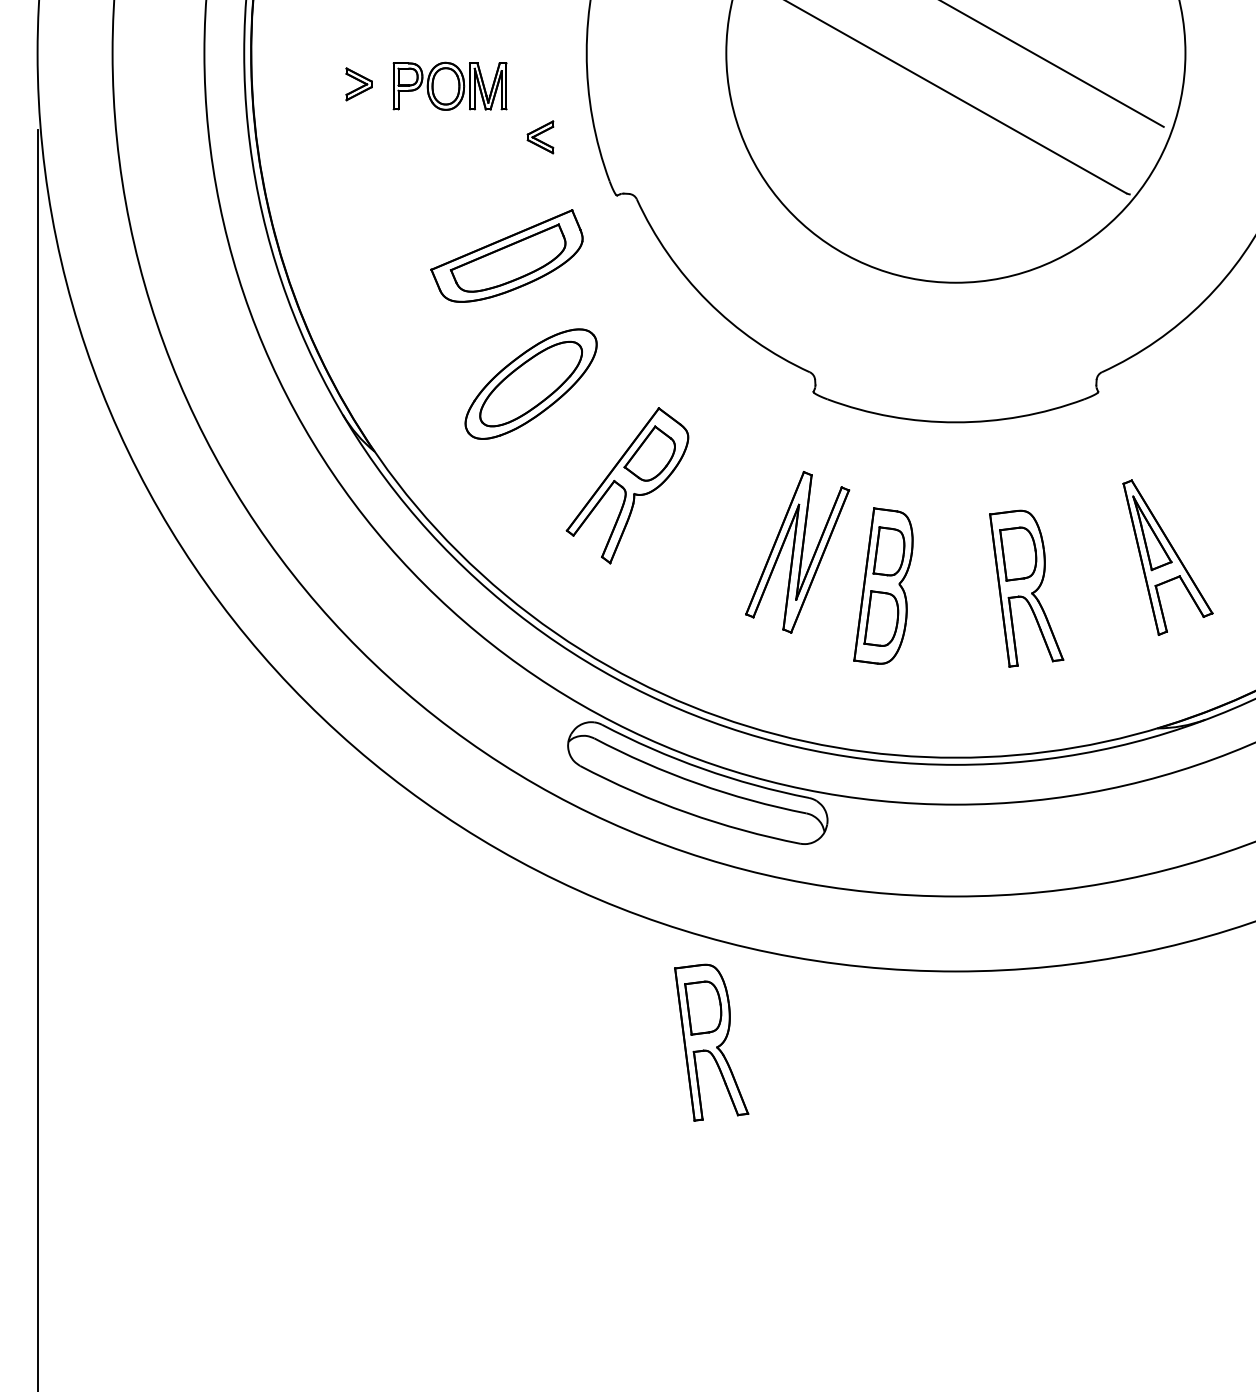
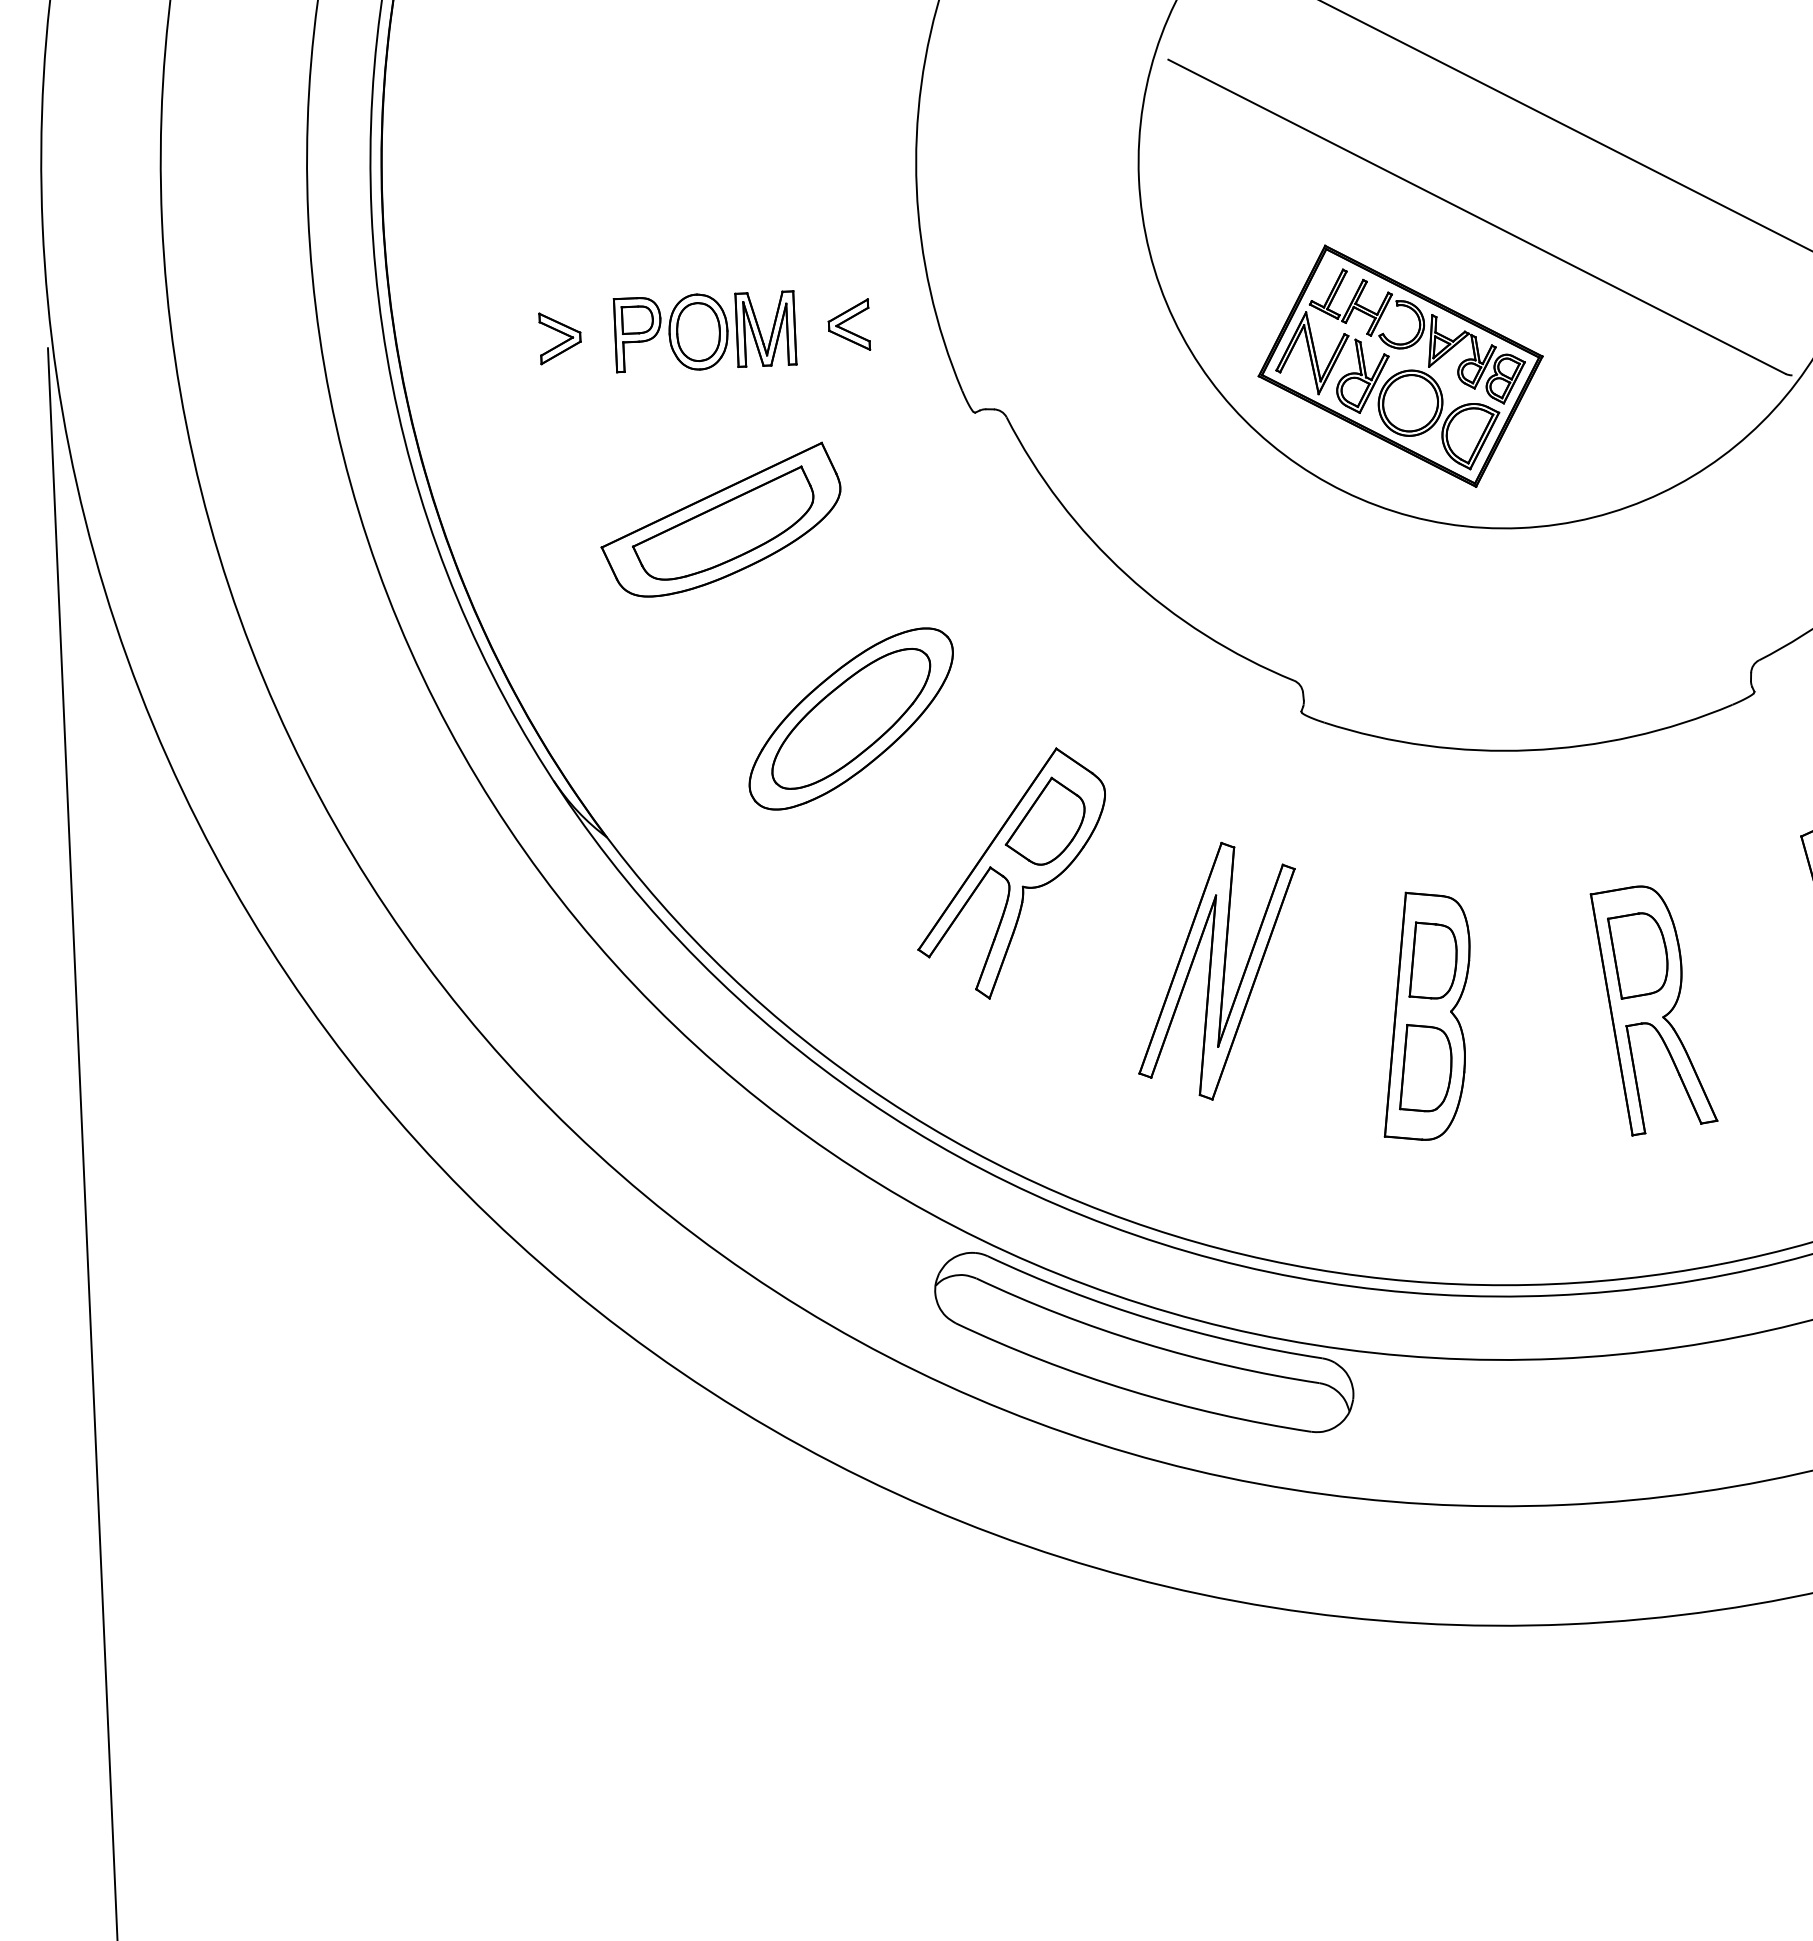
part: (358, 84) -> (559, 338), moved
part: (449, 85) -> (704, 330), moved
part: (884, 177) -> (1399, 365), added
part: (506, 255) -> (720, 519), moved
part: (797, 552) -> (1216, 971), moved
part: (711, 1042) -> (1184, 1754), removed

